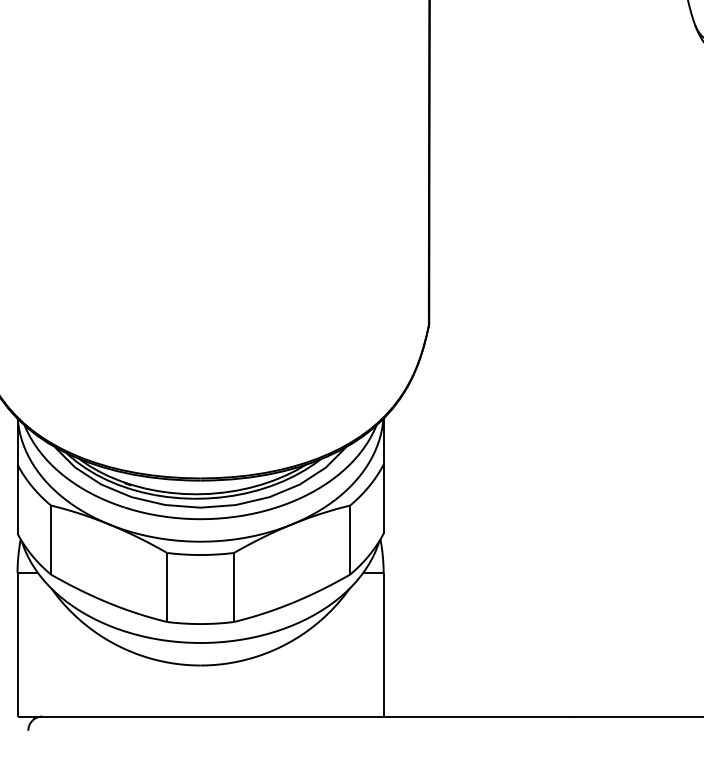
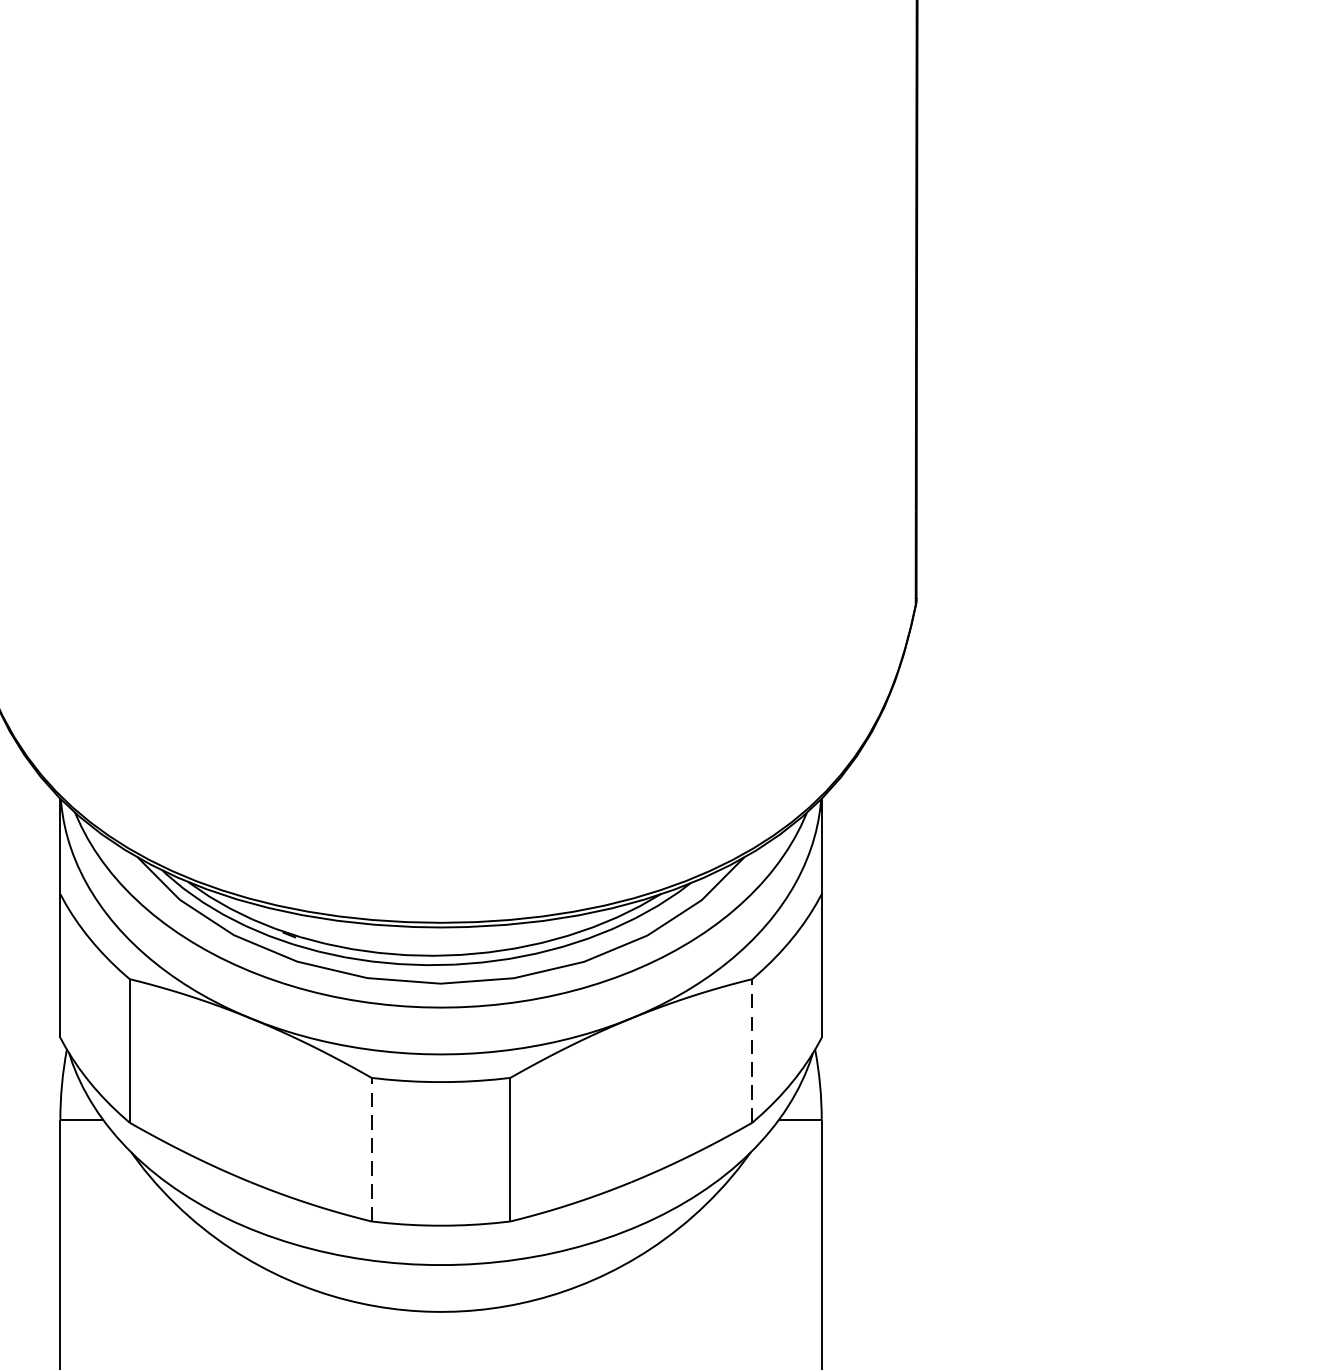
line: (350, 540) -> (752, 1051), solid -> dashed
line: (167, 587) -> (372, 1149), solid -> dashed

